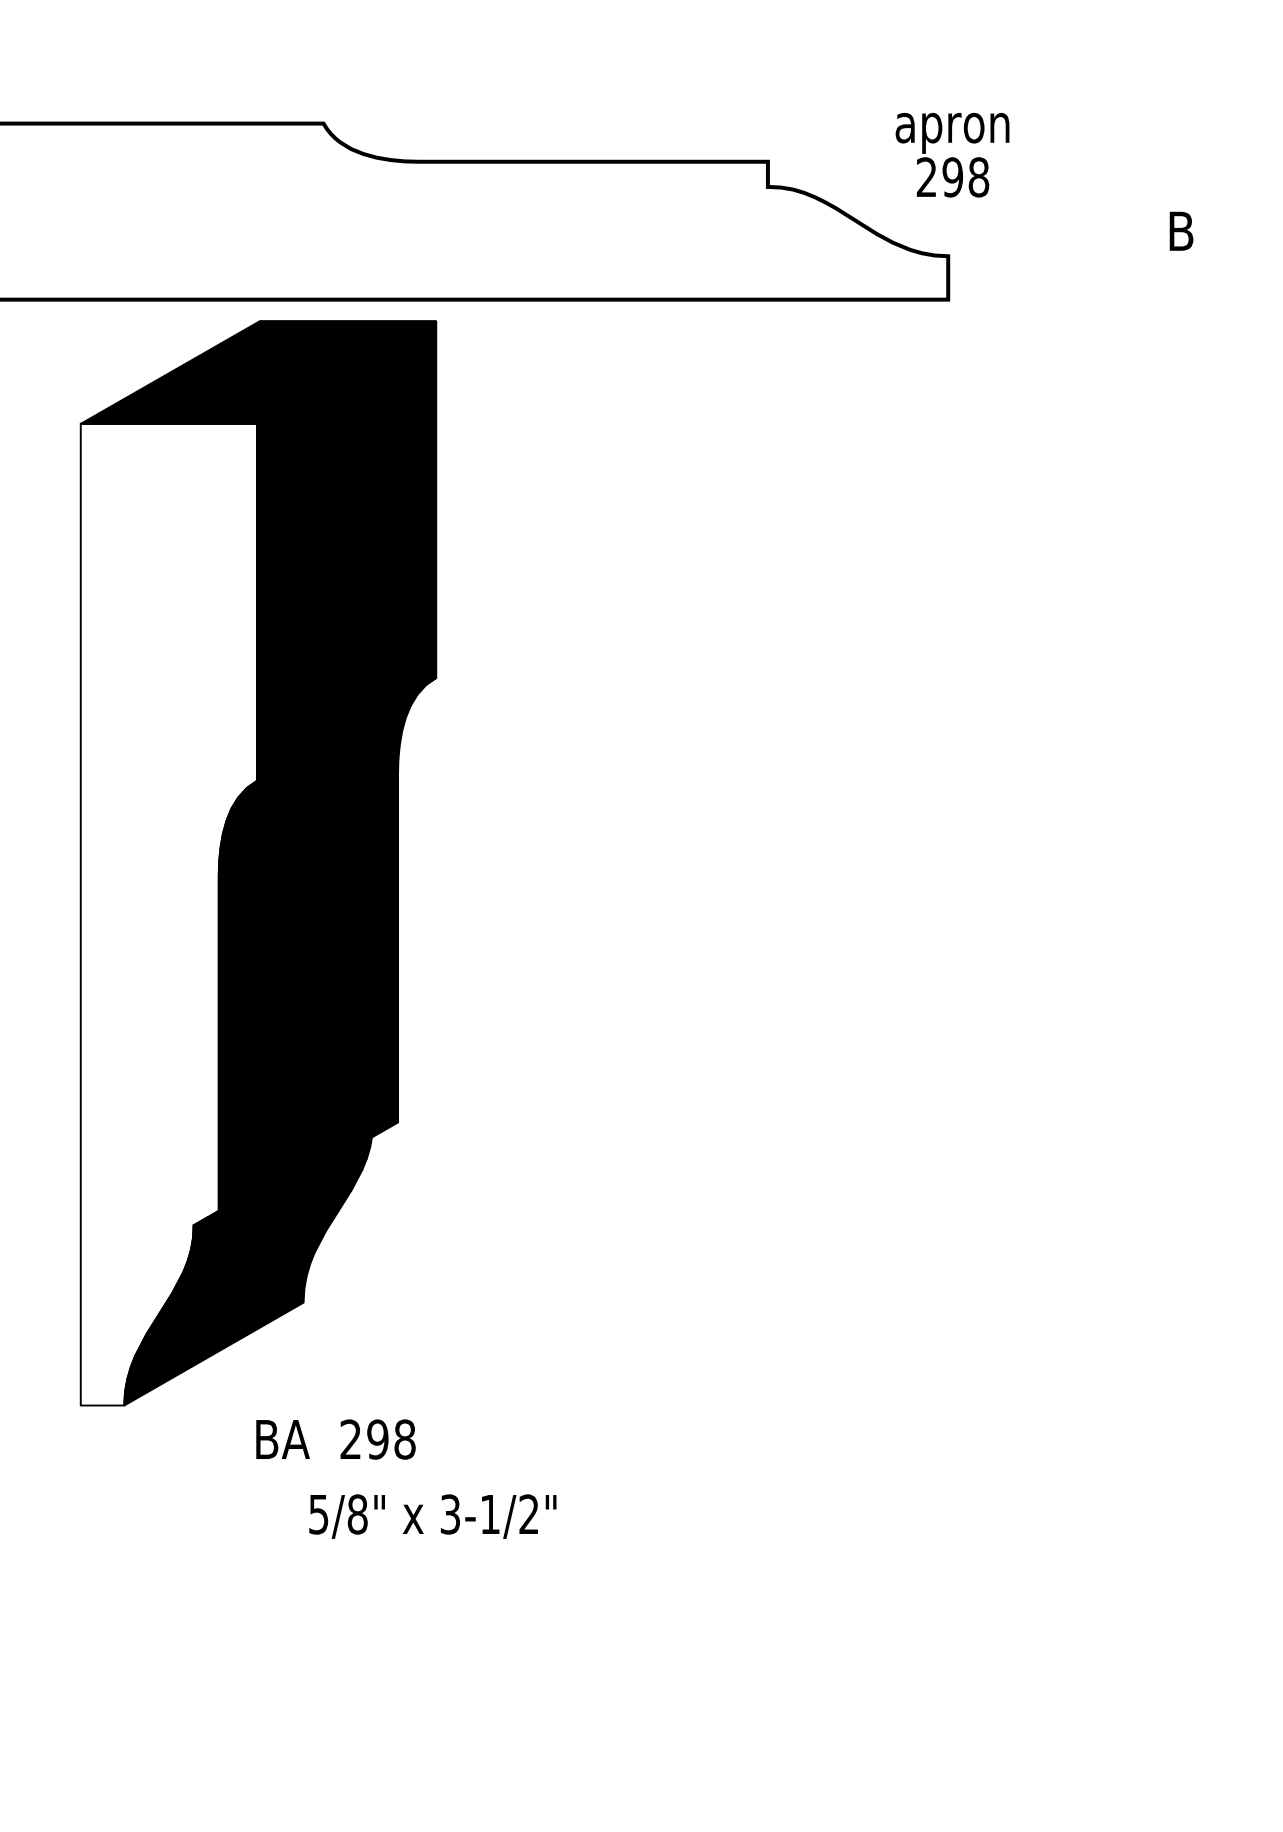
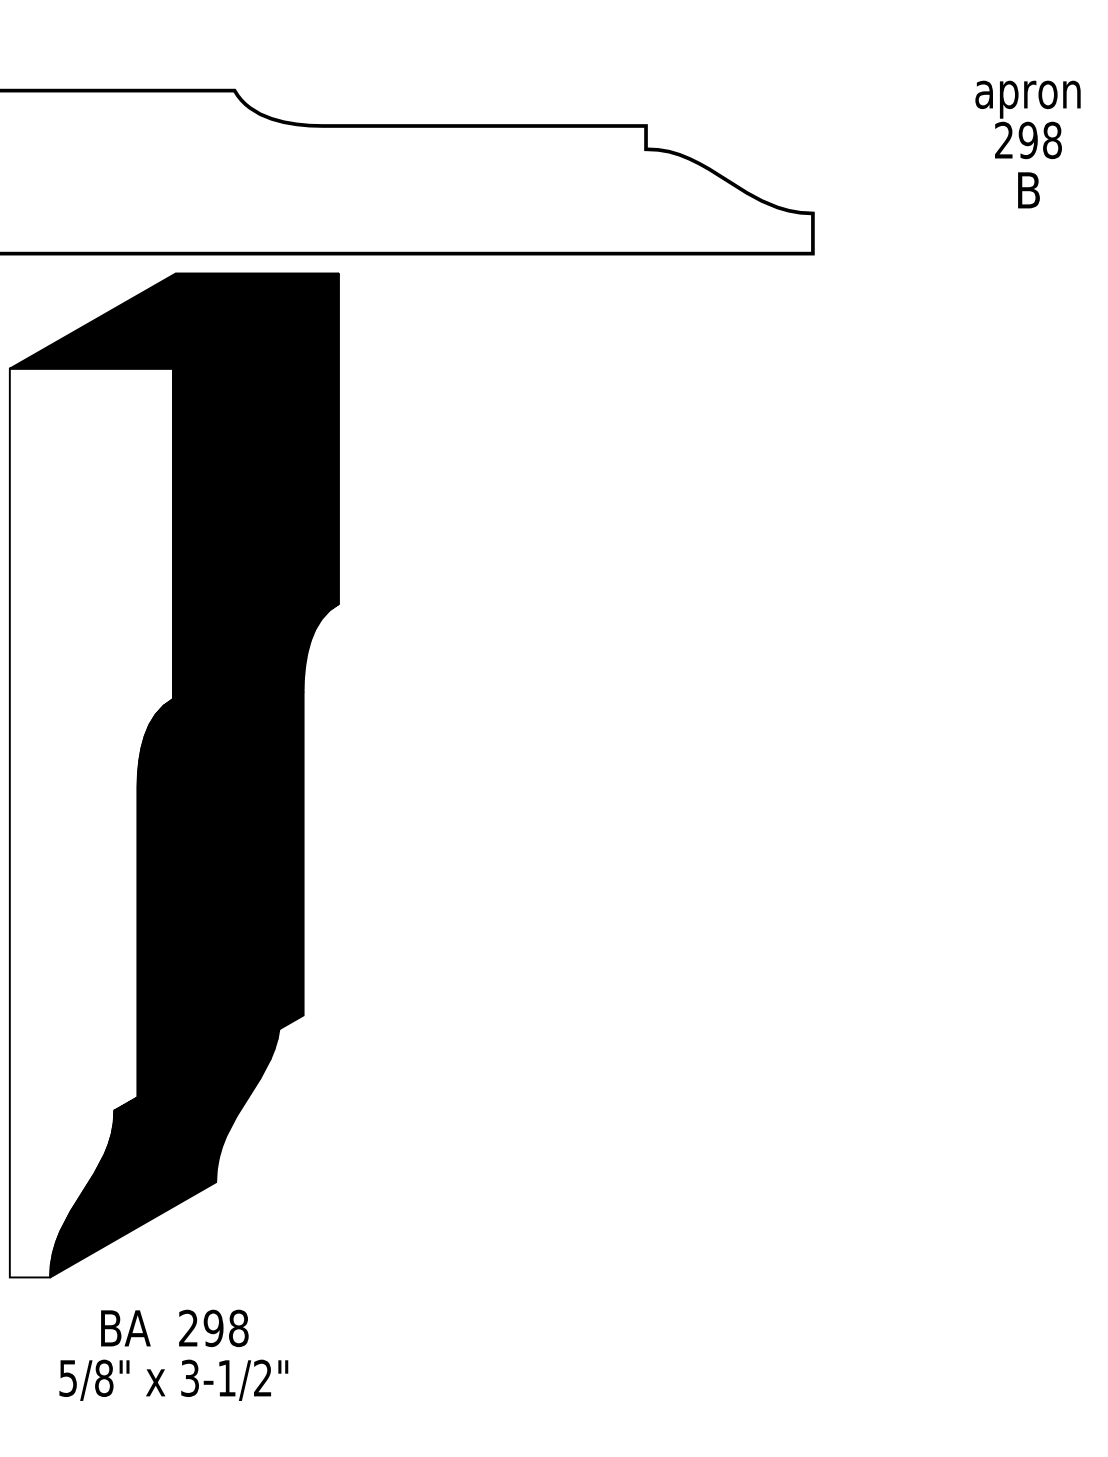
text: (952, 154) -> (1027, 119), moved
text: (335, 1439) -> (174, 1328), moved
text: (432, 1516) -> (173, 1380), moved

